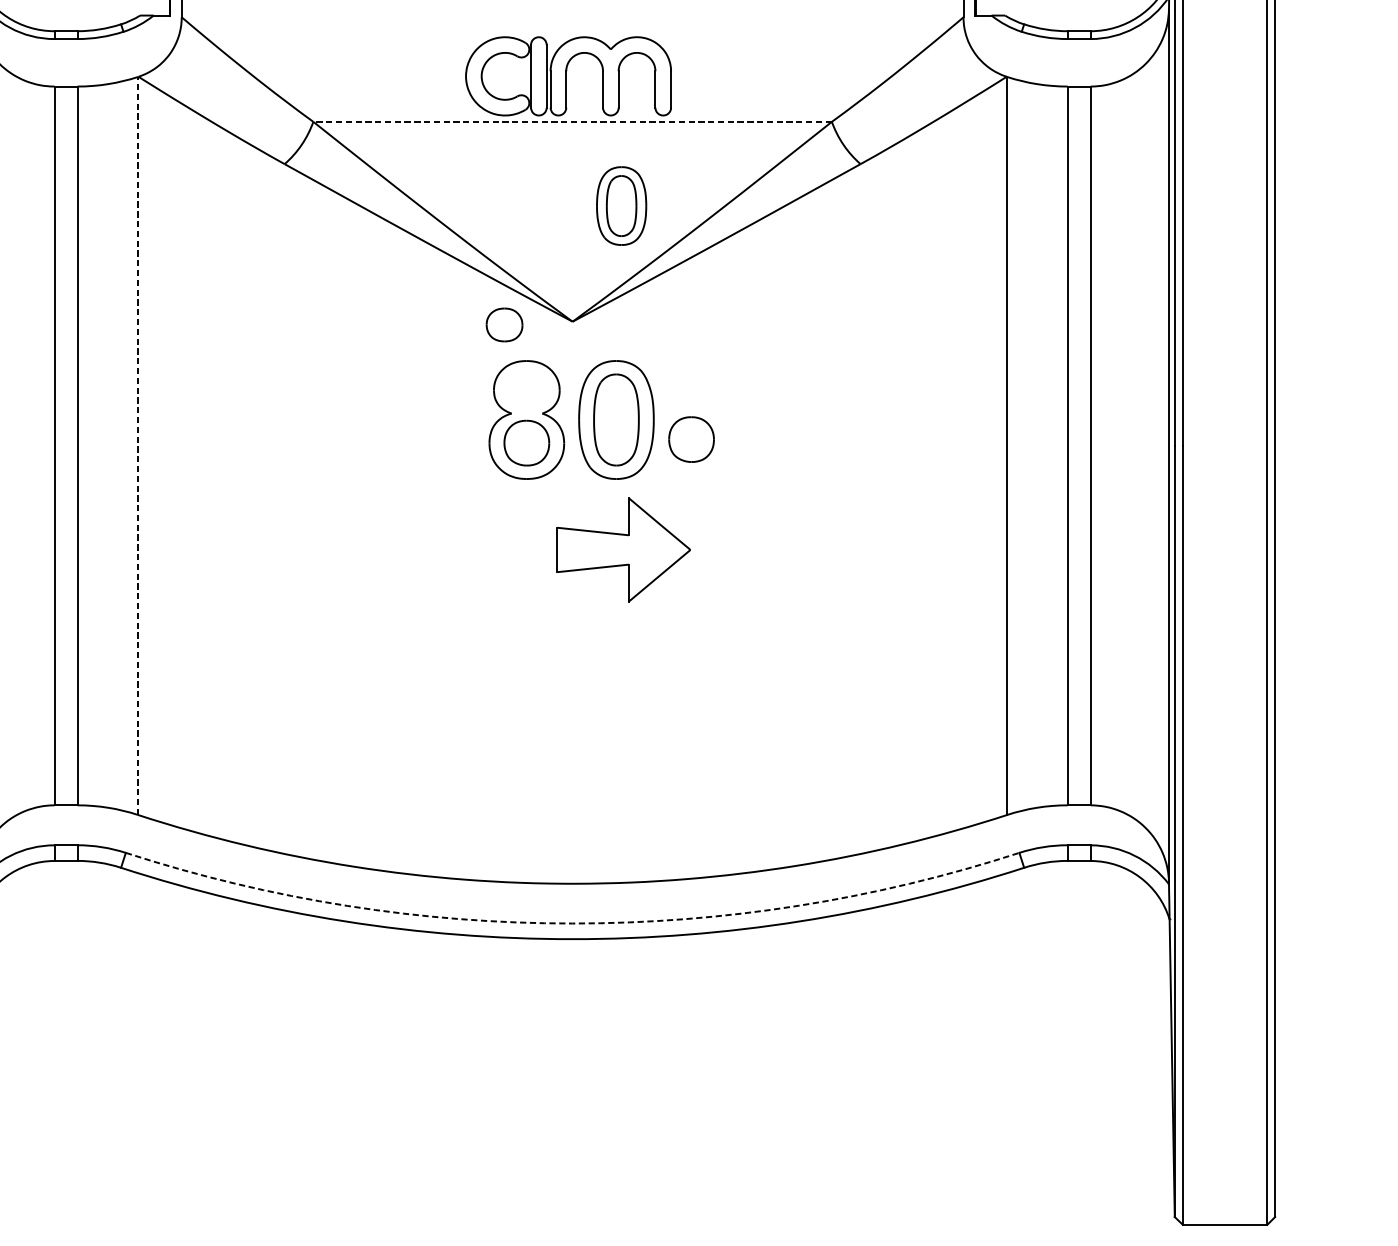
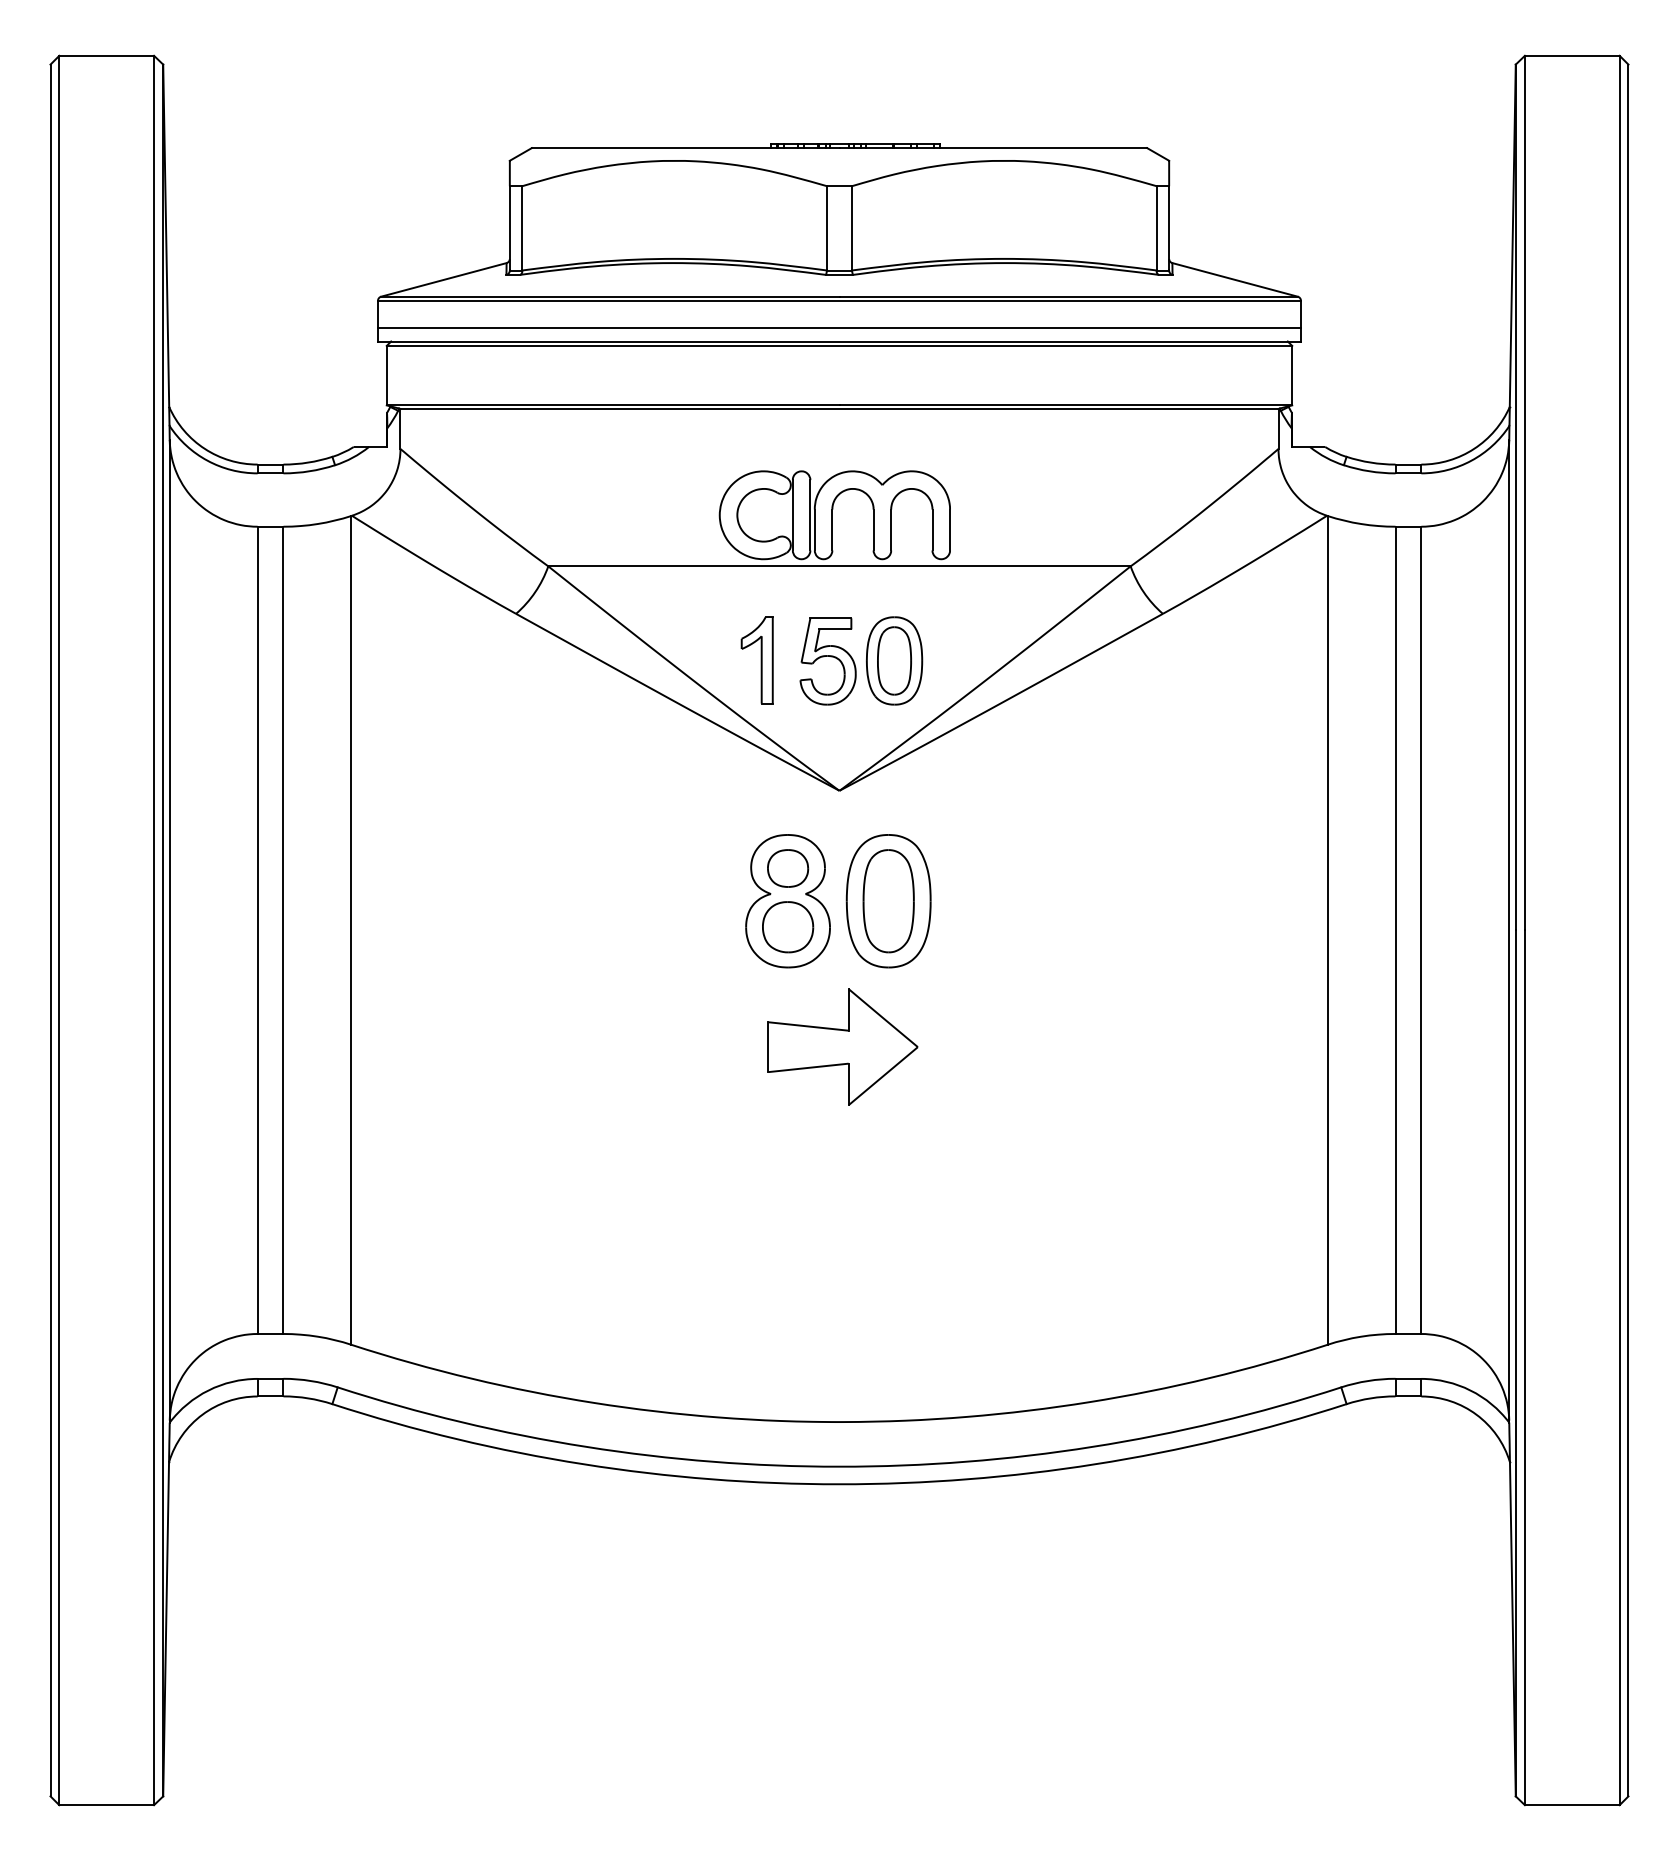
line: (572, 121) -> (839, 566), dashed -> solid
part: (498, 205) -> (756, 660), added
part: (561, 206) -> (827, 661), added
part: (504, 324) -> (788, 868), moved
part: (691, 439) -> (973, 923), removed
line: (138, 445) -> (351, 929), dashed -> solid
part: (623, 549) -> (842, 1046), moved
arc: (572, 923) -> (839, 1466), dashed -> solid

